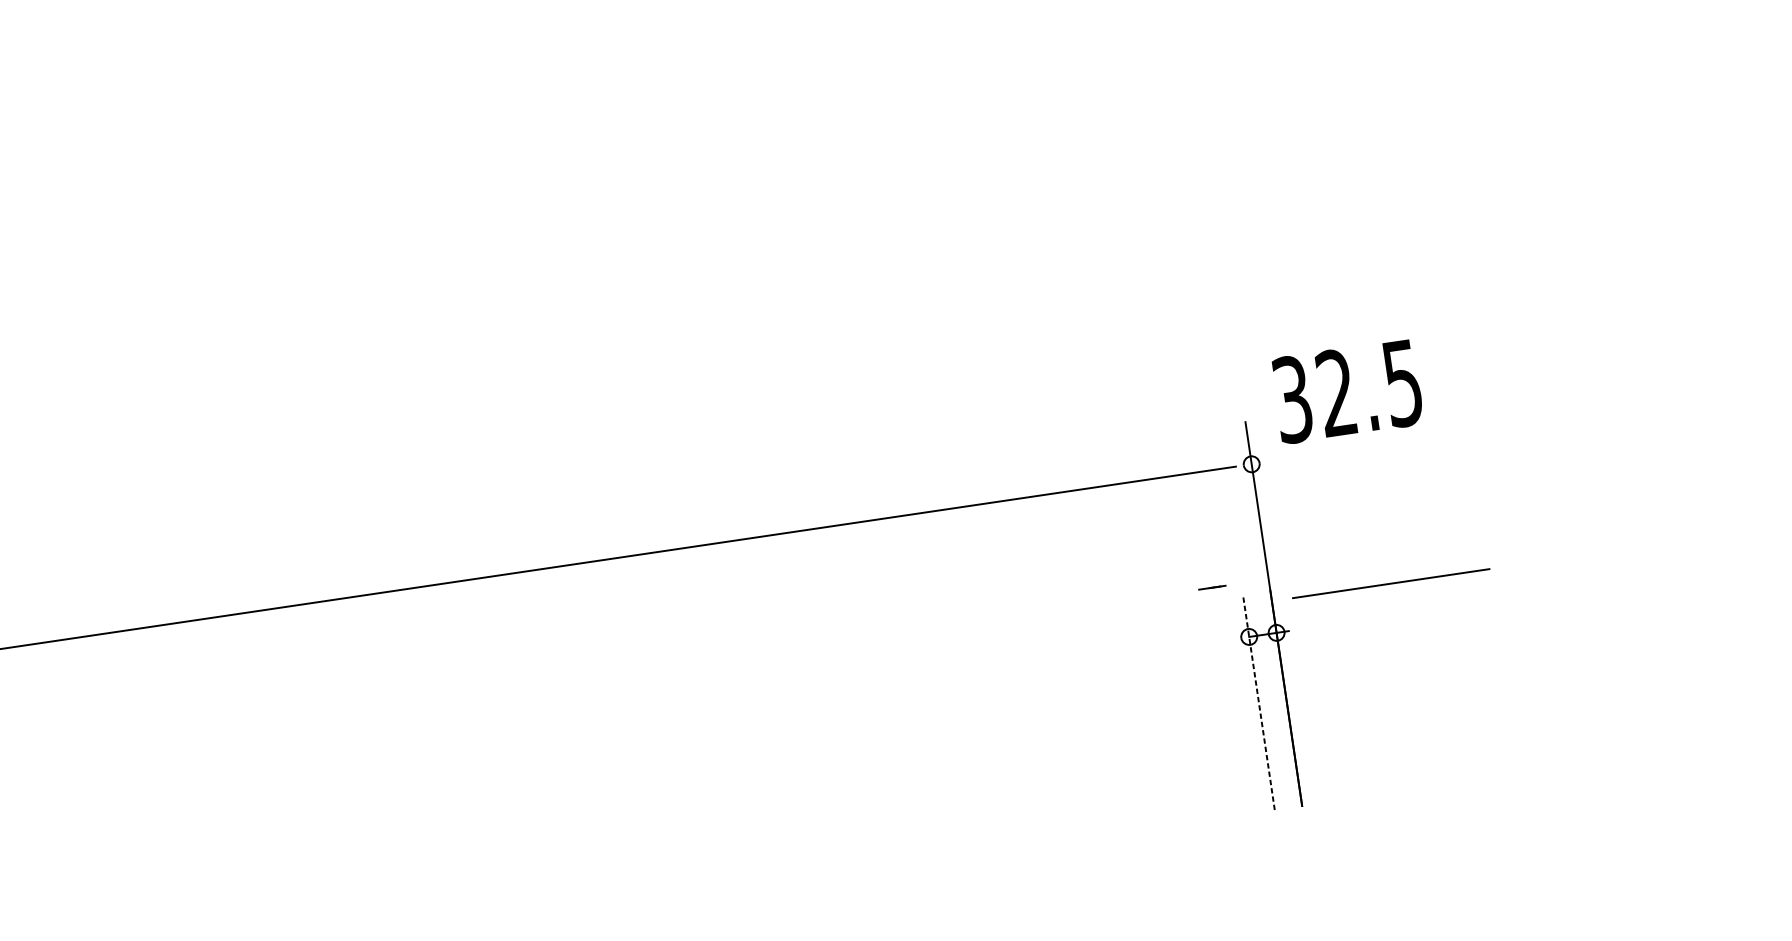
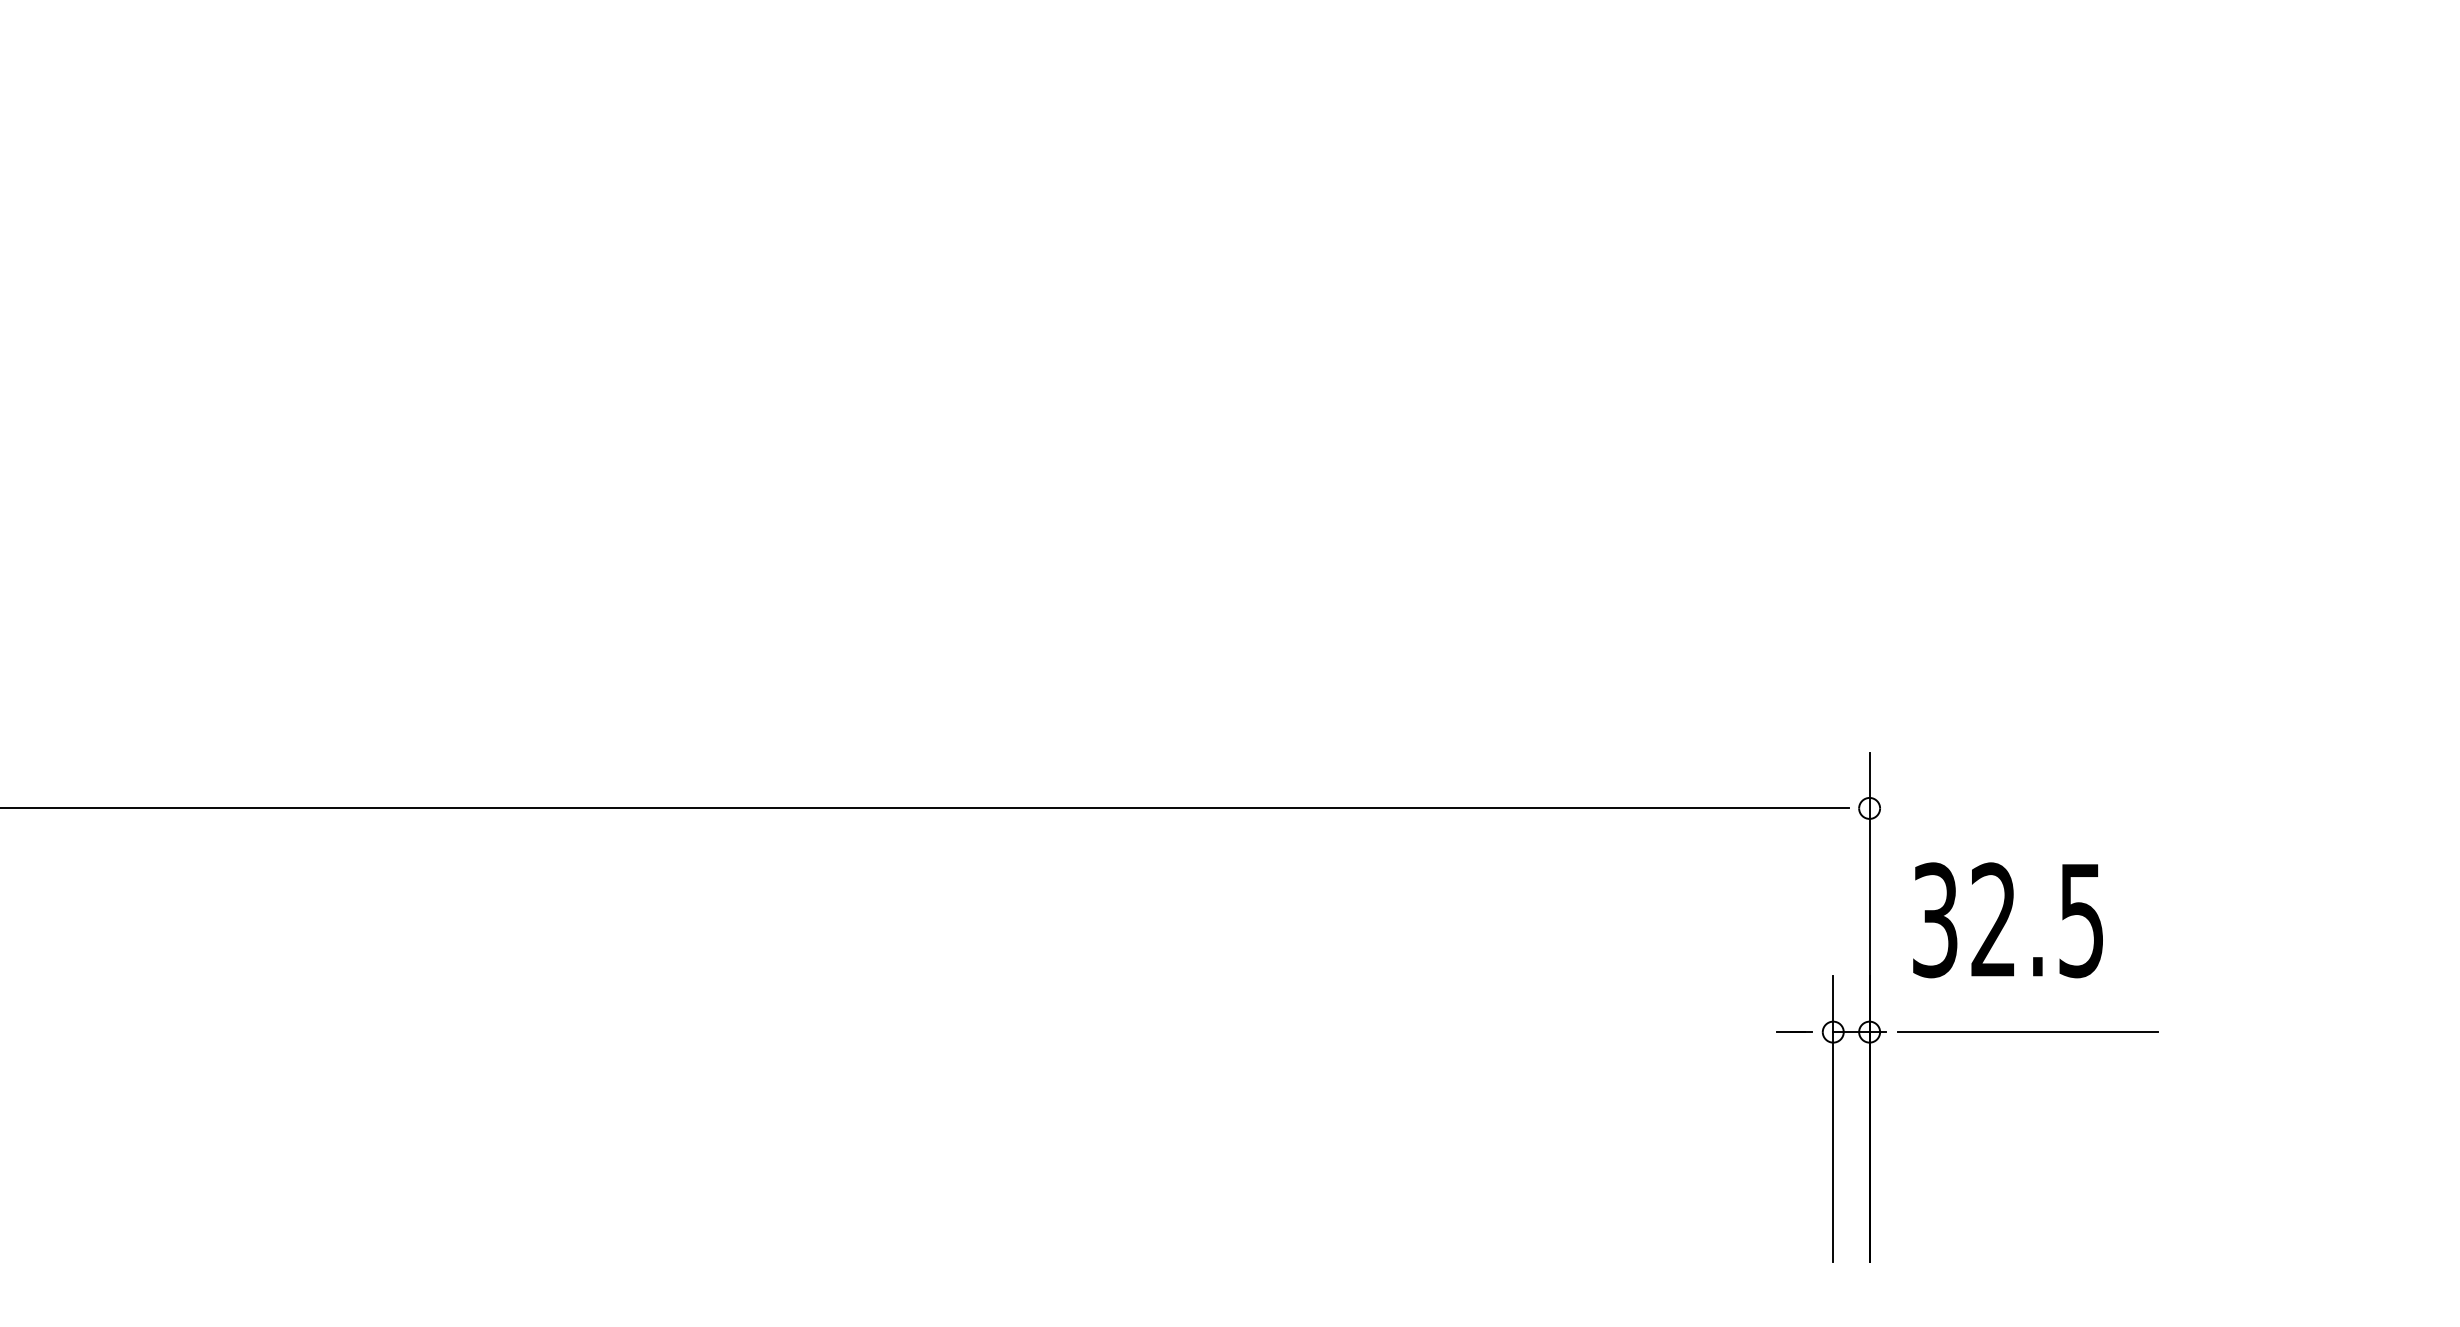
text: (1347, 391) -> (2007, 920), moved
line: (1390, 583) -> (2027, 1031), moved
line: (1212, 587) -> (1794, 1031), moved
line: (1259, 702) -> (1833, 1119), dashed -> solid

